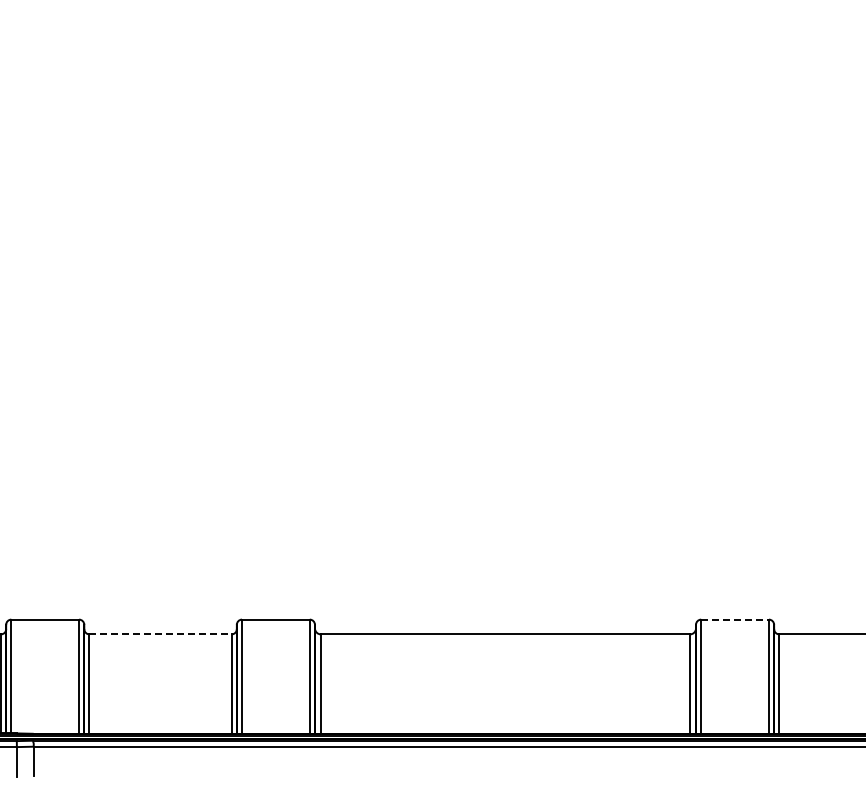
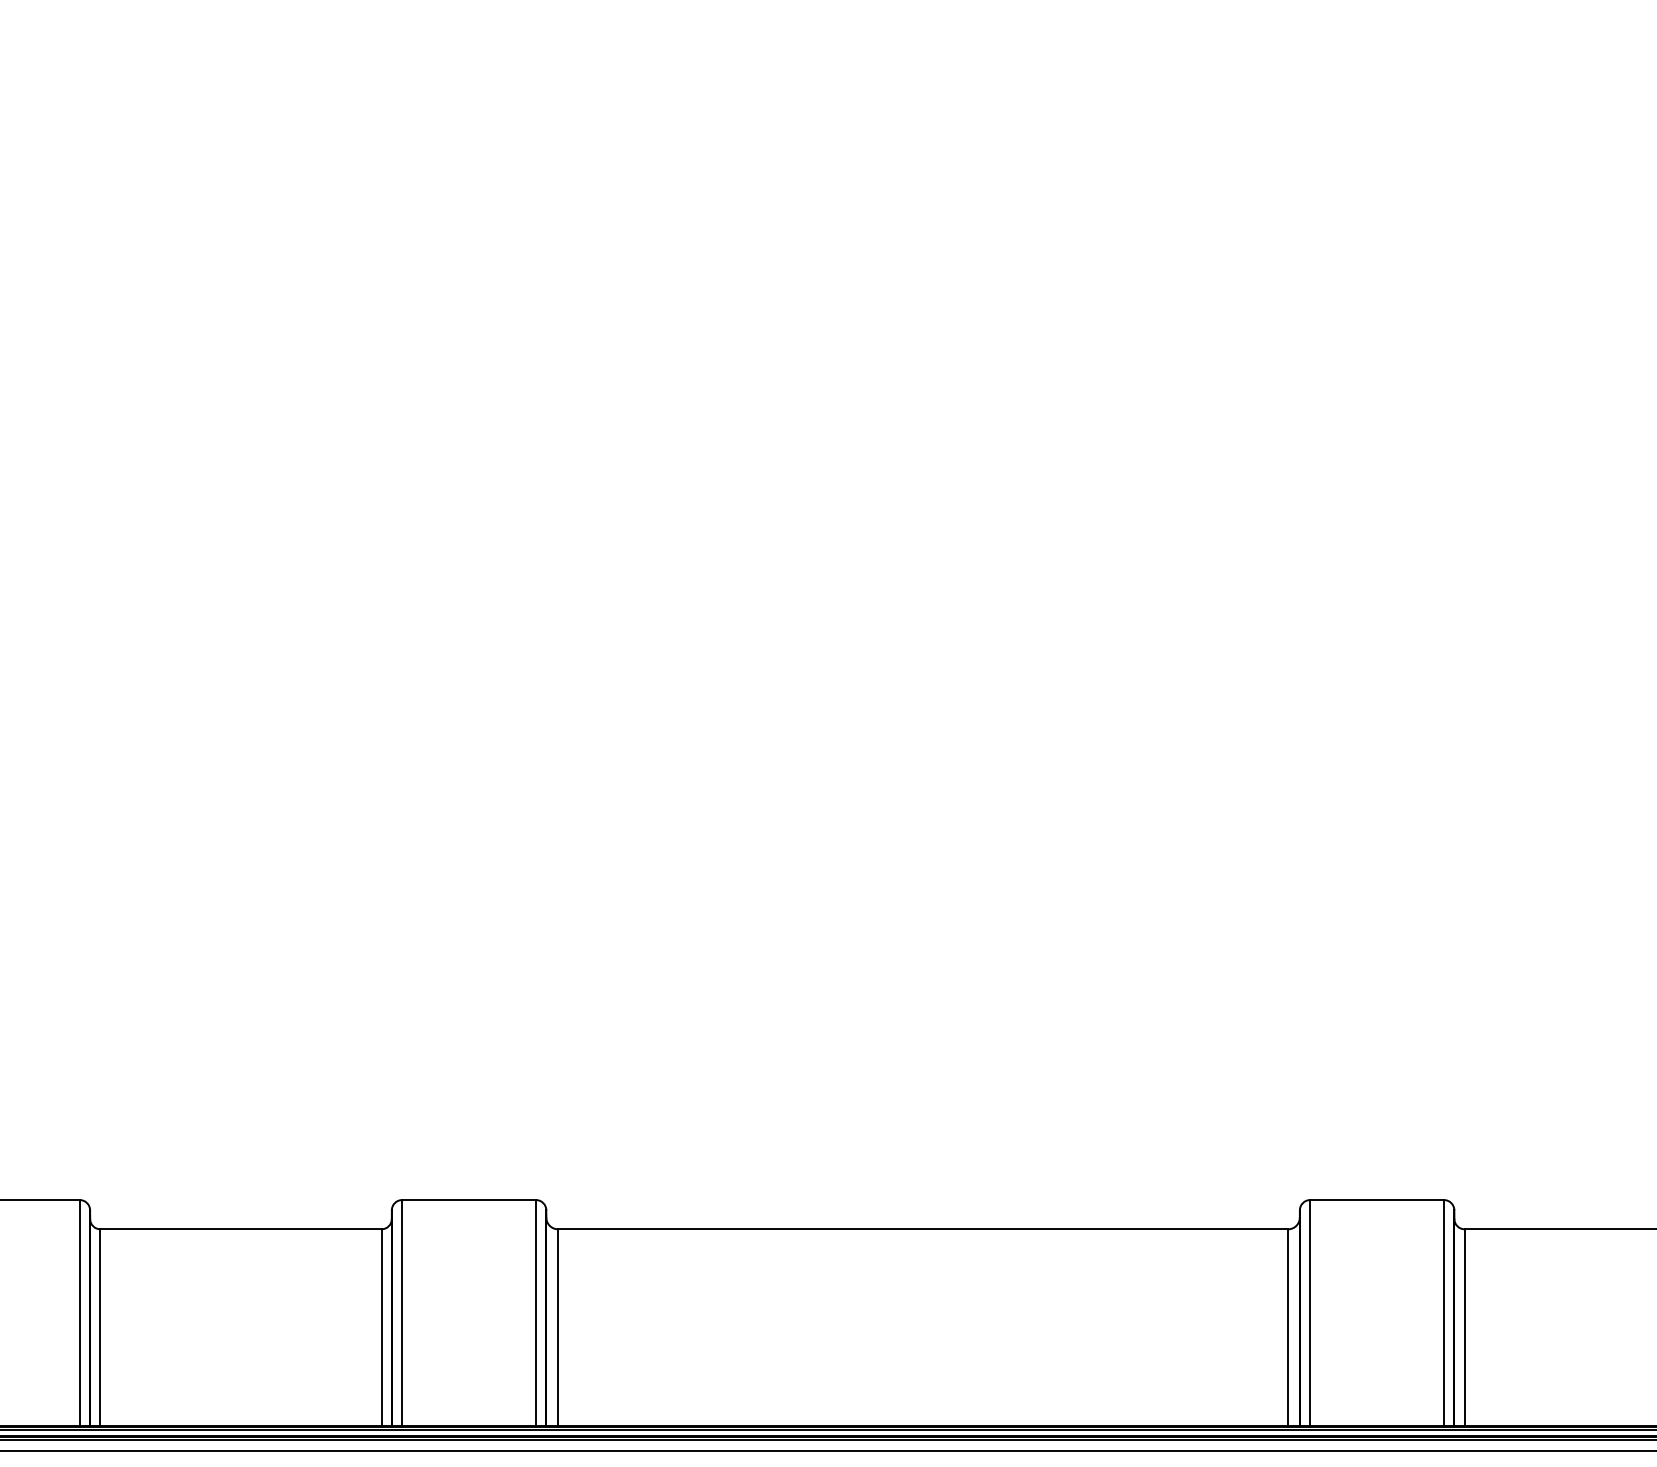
line: (735, 619) -> (1377, 1199), dashed -> solid
line: (161, 634) -> (242, 1229), dashed -> solid

